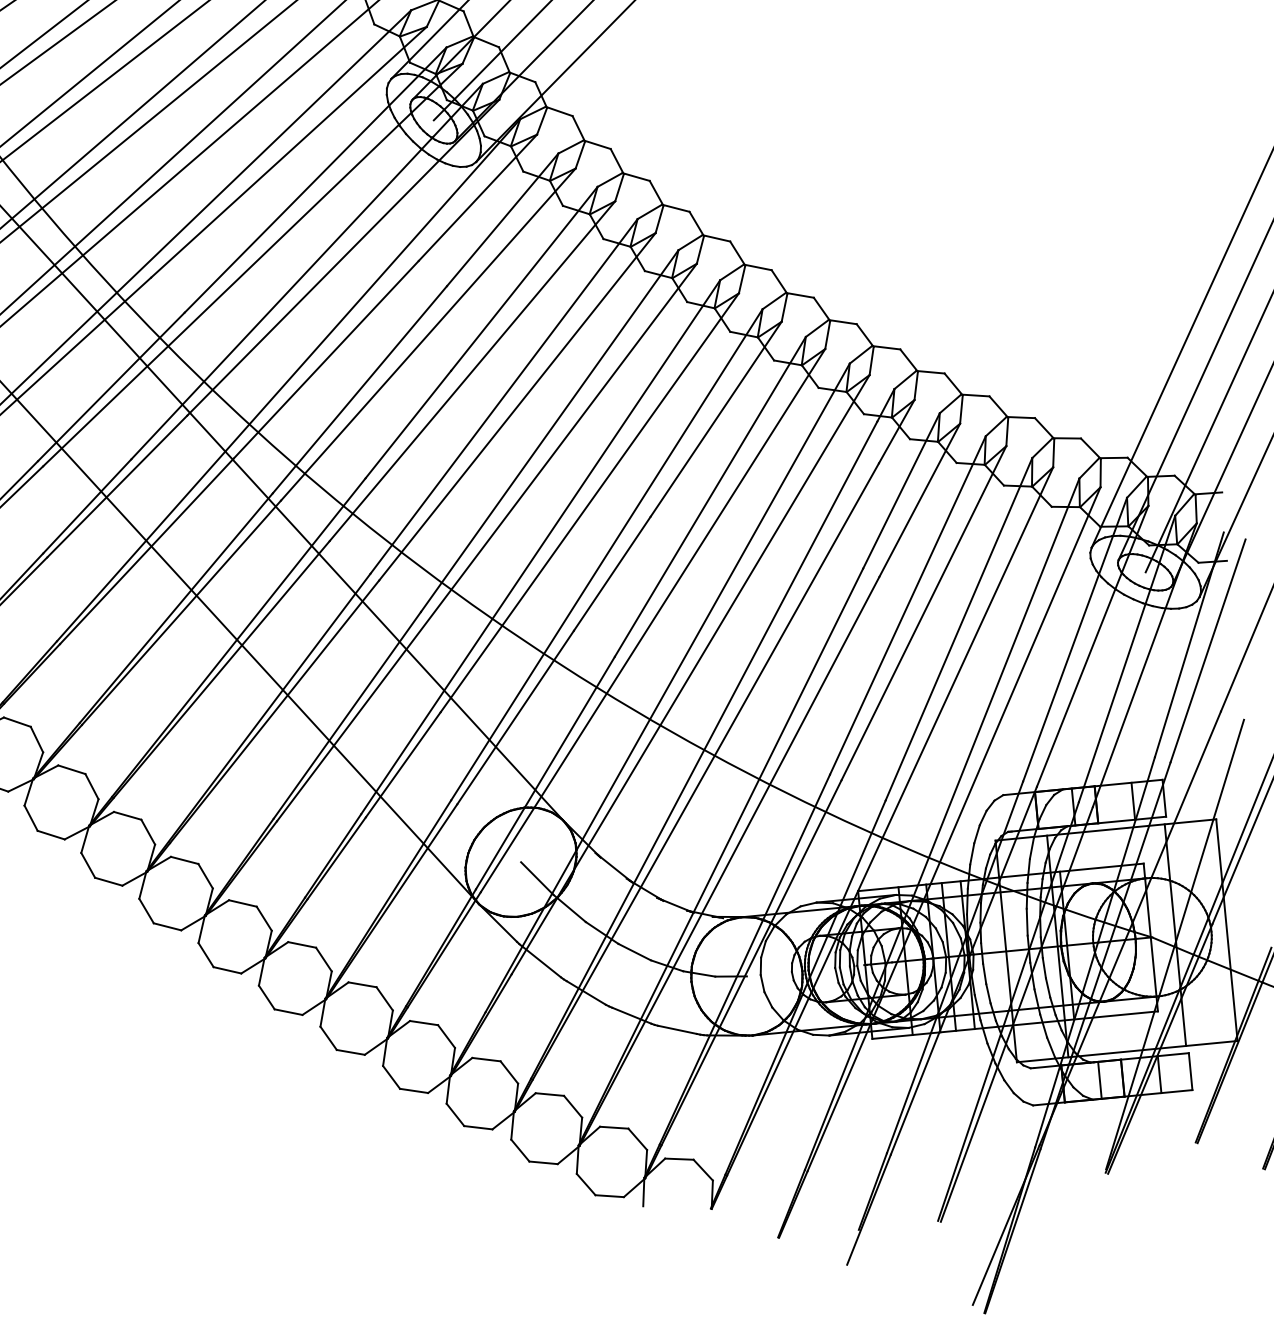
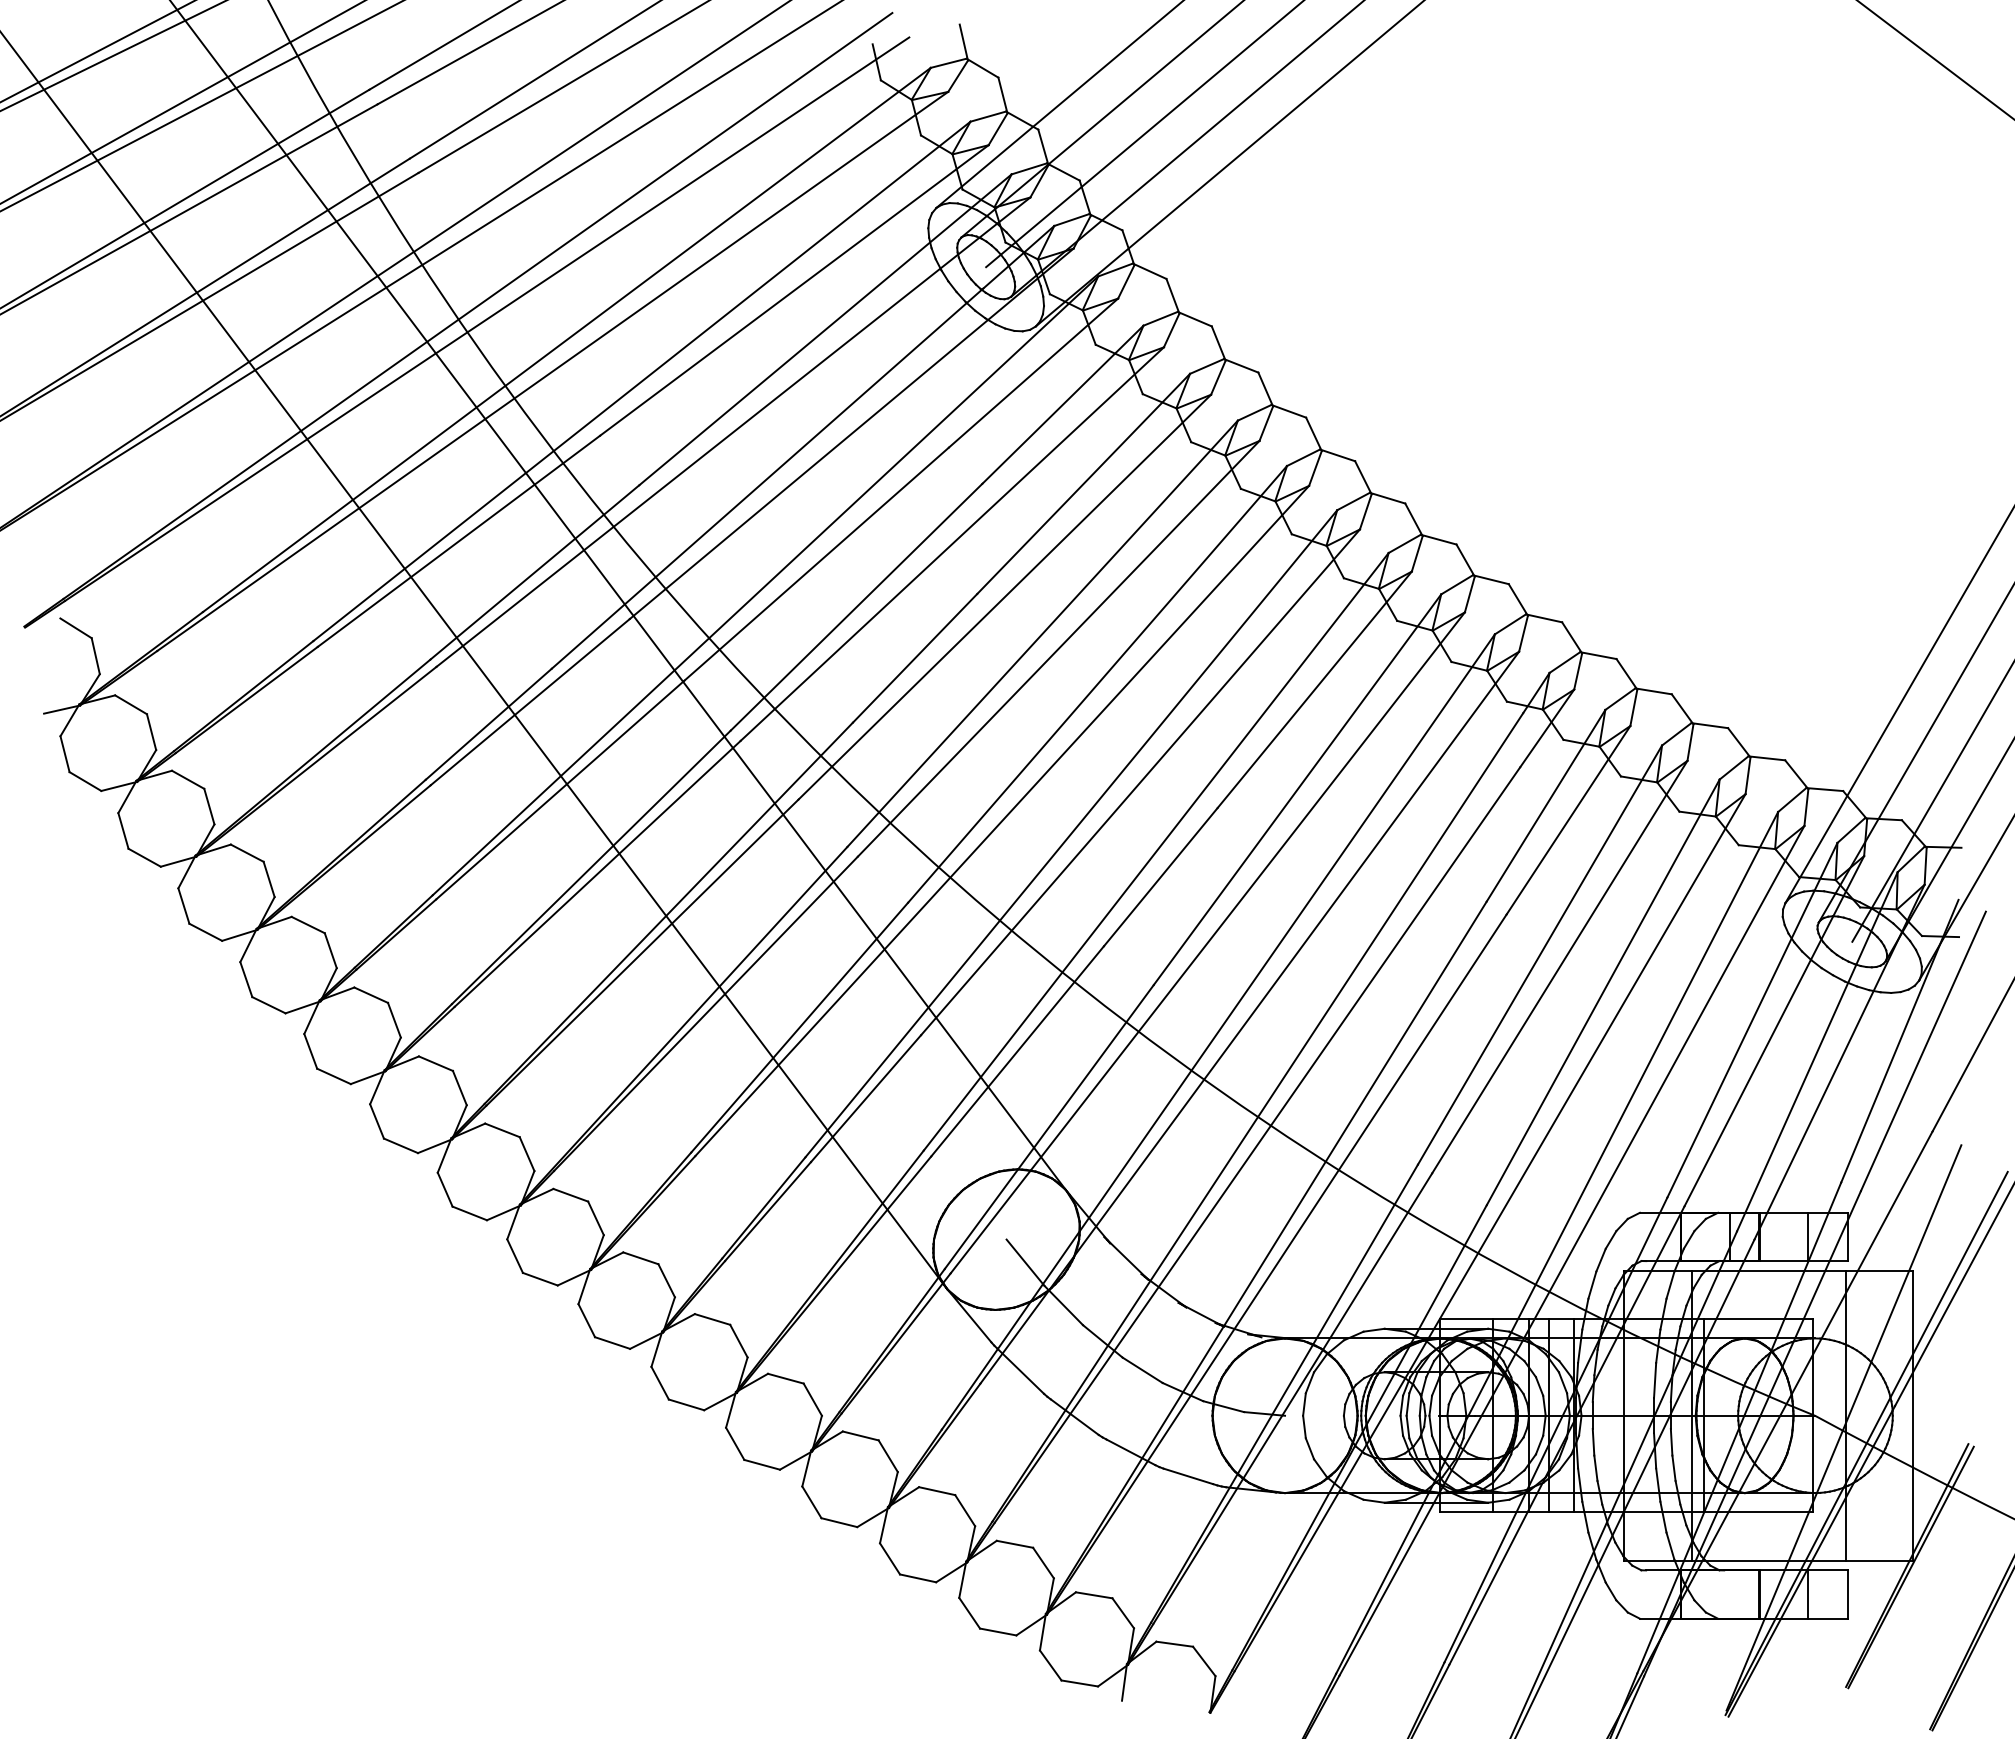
line: (1099, 1080) -> (1729, 1594), removed

